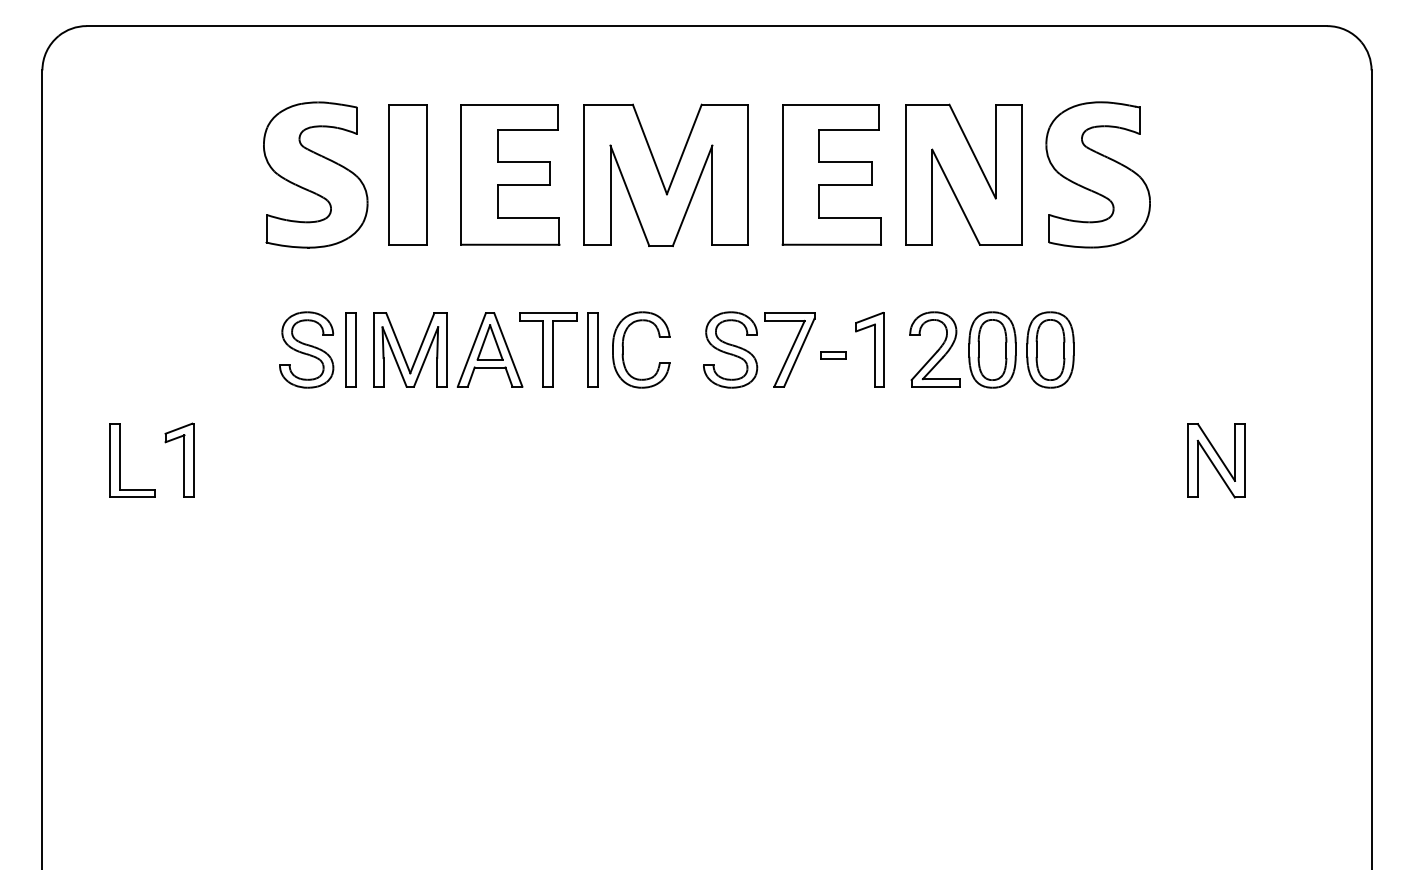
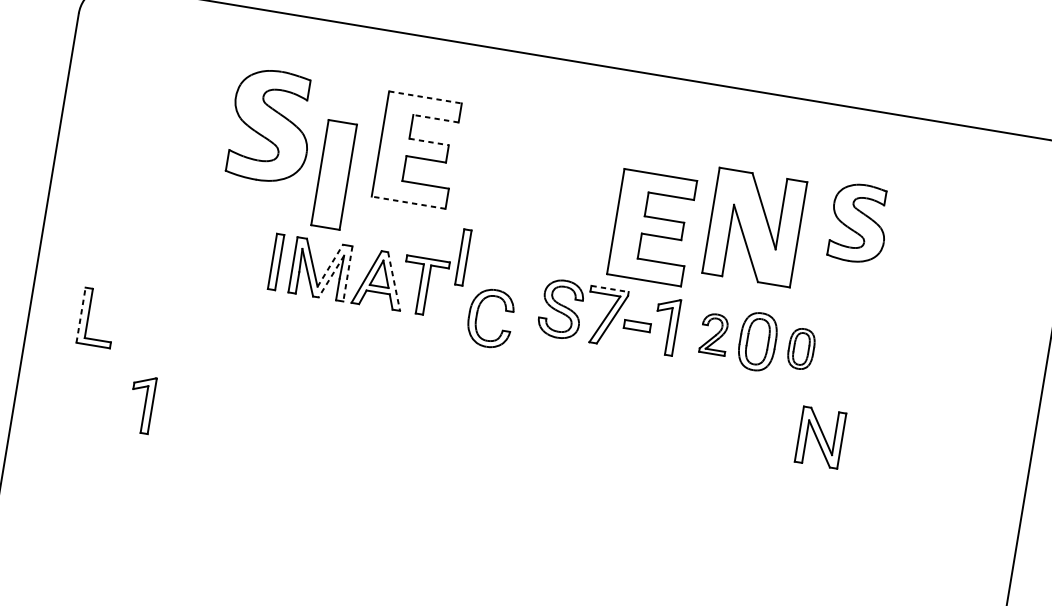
line: (510, 104) -> (426, 97), solid -> dashed
line: (527, 130) -> (435, 119), solid -> dashed
line: (524, 161) -> (429, 141), solid -> dashed
part: (407, 174) -> (333, 174), moved
part: (831, 174) -> (652, 227), moved
part: (963, 174) -> (754, 227), moved
part: (1097, 174) -> (858, 222), size x0.7
part: (665, 175) -> (533, 169), removed
line: (509, 244) -> (408, 202), solid -> dashed
line: (789, 313) -> (609, 289), solid -> dashed
line: (422, 342) -> (330, 265), solid -> dashed
part: (306, 349) -> (242, 256), removed
part: (592, 349) -> (463, 257), moved
part: (623, 349) -> (477, 315), moved
part: (934, 349) -> (714, 334), size x0.7
part: (1050, 349) -> (801, 348), size x0.7
line: (446, 350) -> (347, 274), solid -> dashed
line: (508, 350) -> (394, 281), solid -> dashed
part: (833, 355) -> (637, 326), size x1.4
line: (425, 357) -> (330, 276), solid -> dashed
part: (179, 459) -> (141, 403), moved
line: (110, 460) -> (81, 315), solid -> dashed
part: (1216, 460) -> (820, 437), moved

